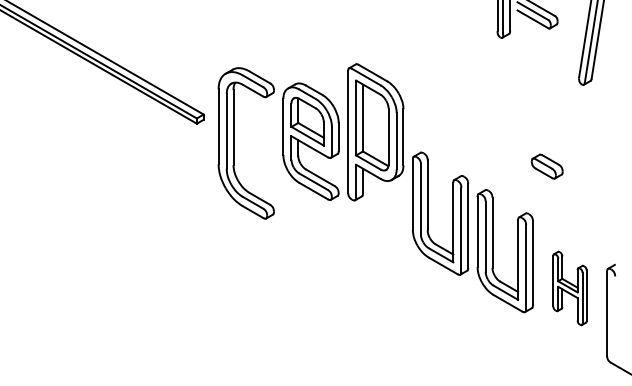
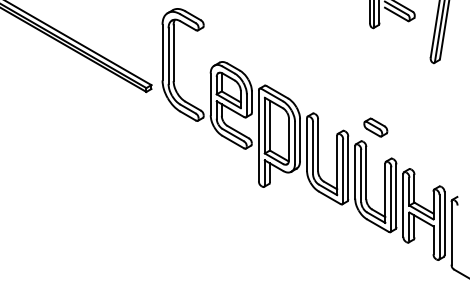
part: (375, 132) -> (279, 136), moved
part: (234, 143) -> (174, 65), moved
part: (547, 166) -> (375, 127), moved
part: (569, 288) -> (423, 214), size x1.67

